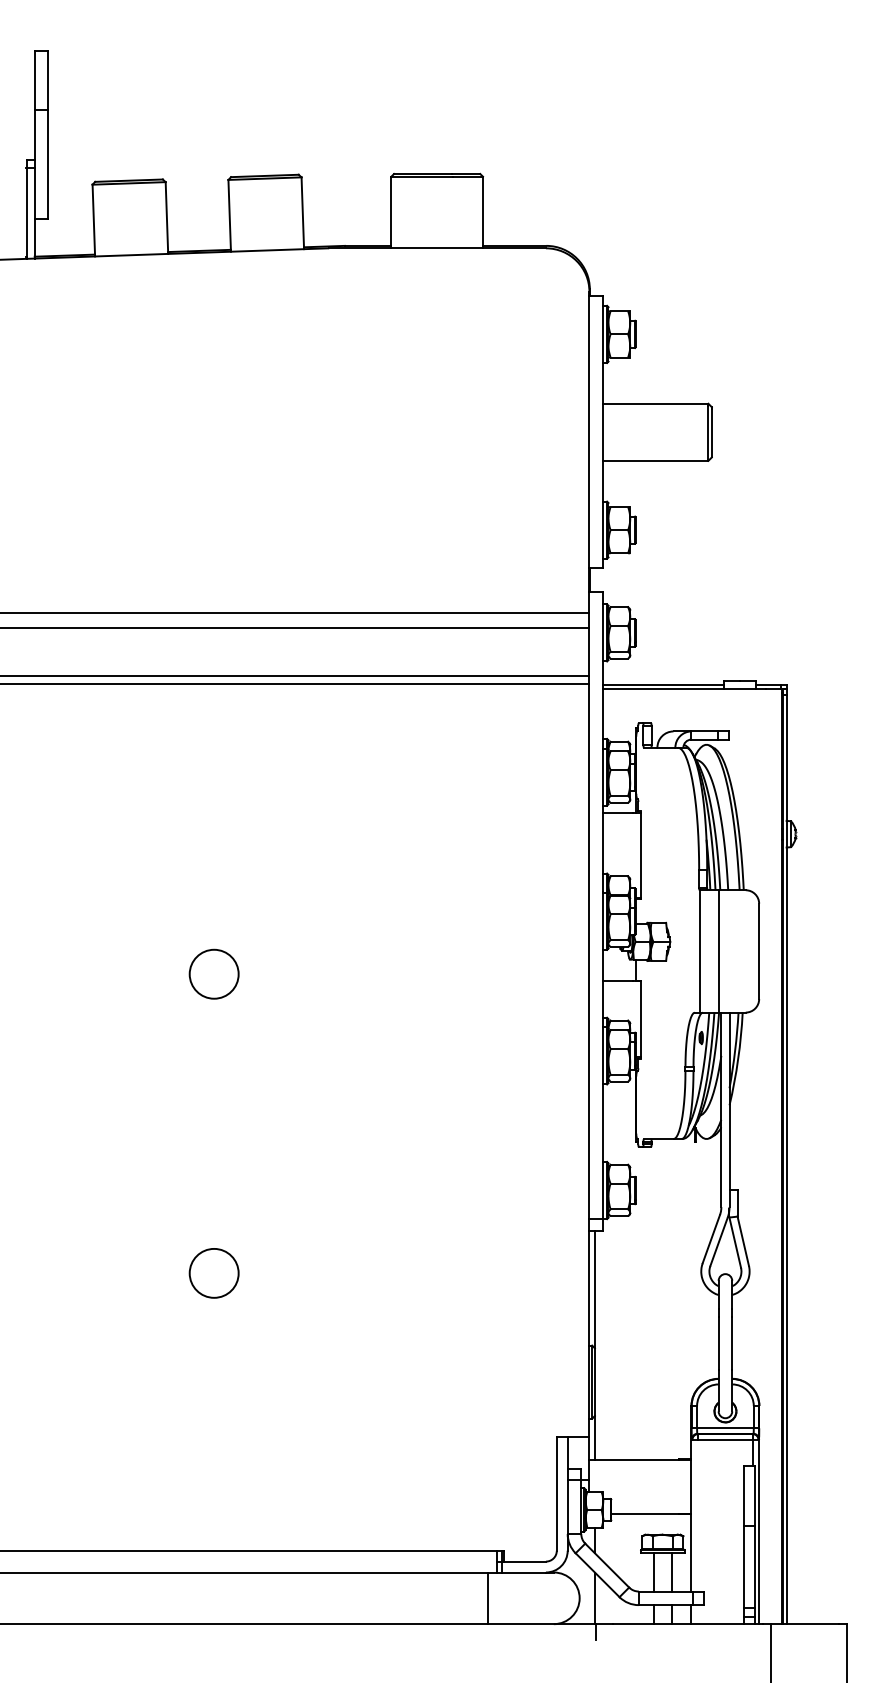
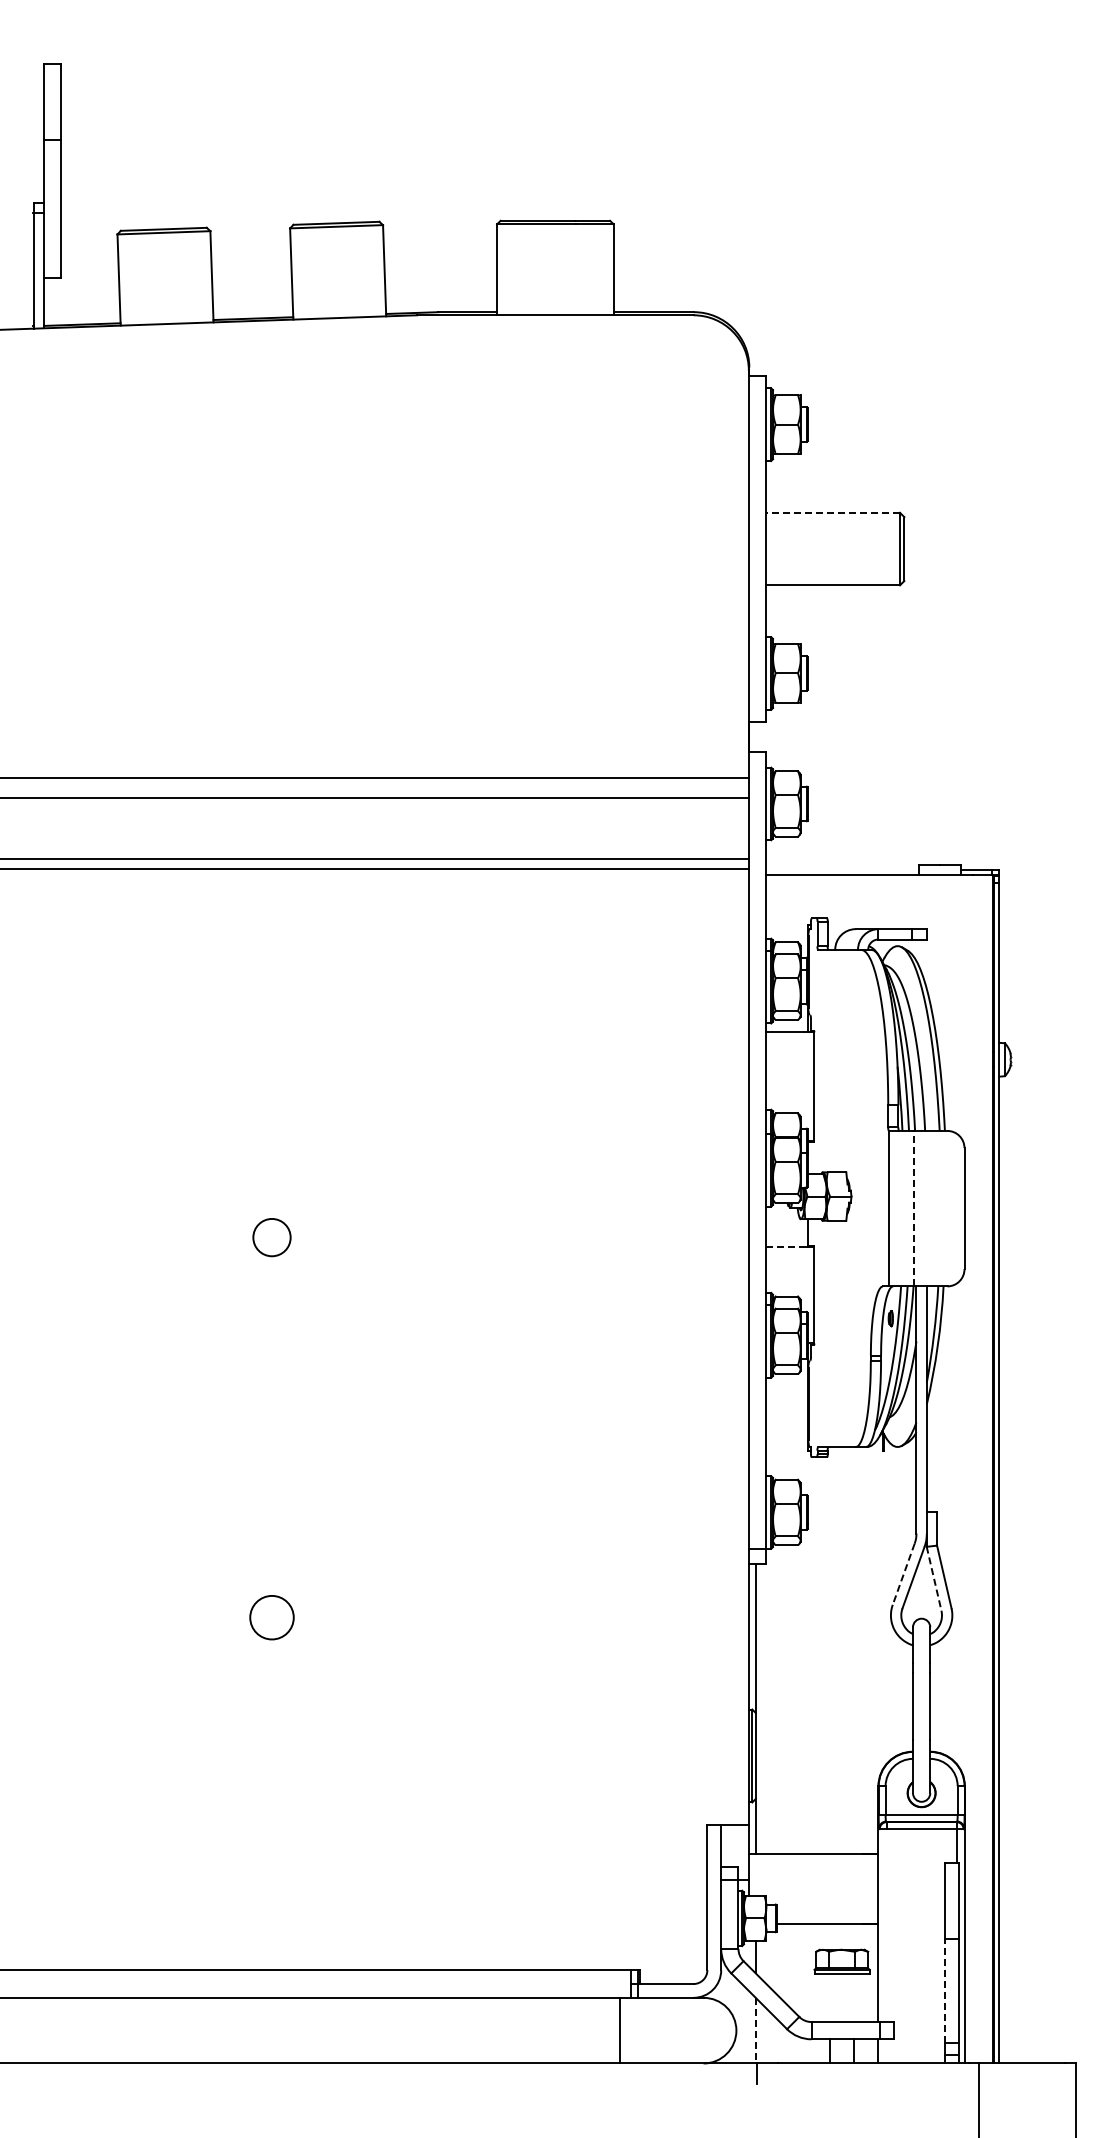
line: (656, 403) -> (833, 512), solid -> dashed
line: (663, 684) -> (842, 869), removed
line: (719, 951) -> (913, 1208), solid -> dashed
circle: (213, 974) -> (271, 1237), size x0.6
line: (617, 981) -> (784, 1246), solid -> dashed
line: (711, 1239) -> (903, 1574), solid -> dashed
line: (735, 1242) -> (934, 1578), solid -> dashed
circle: (213, 1273) -> (271, 1617), size x0.7
line: (744, 1566) -> (945, 1990), solid -> dashed
line: (653, 1572) -> (830, 1997), removed
line: (671, 1572) -> (853, 1997), removed
line: (594, 1598) -> (755, 2030), solid -> dashed

